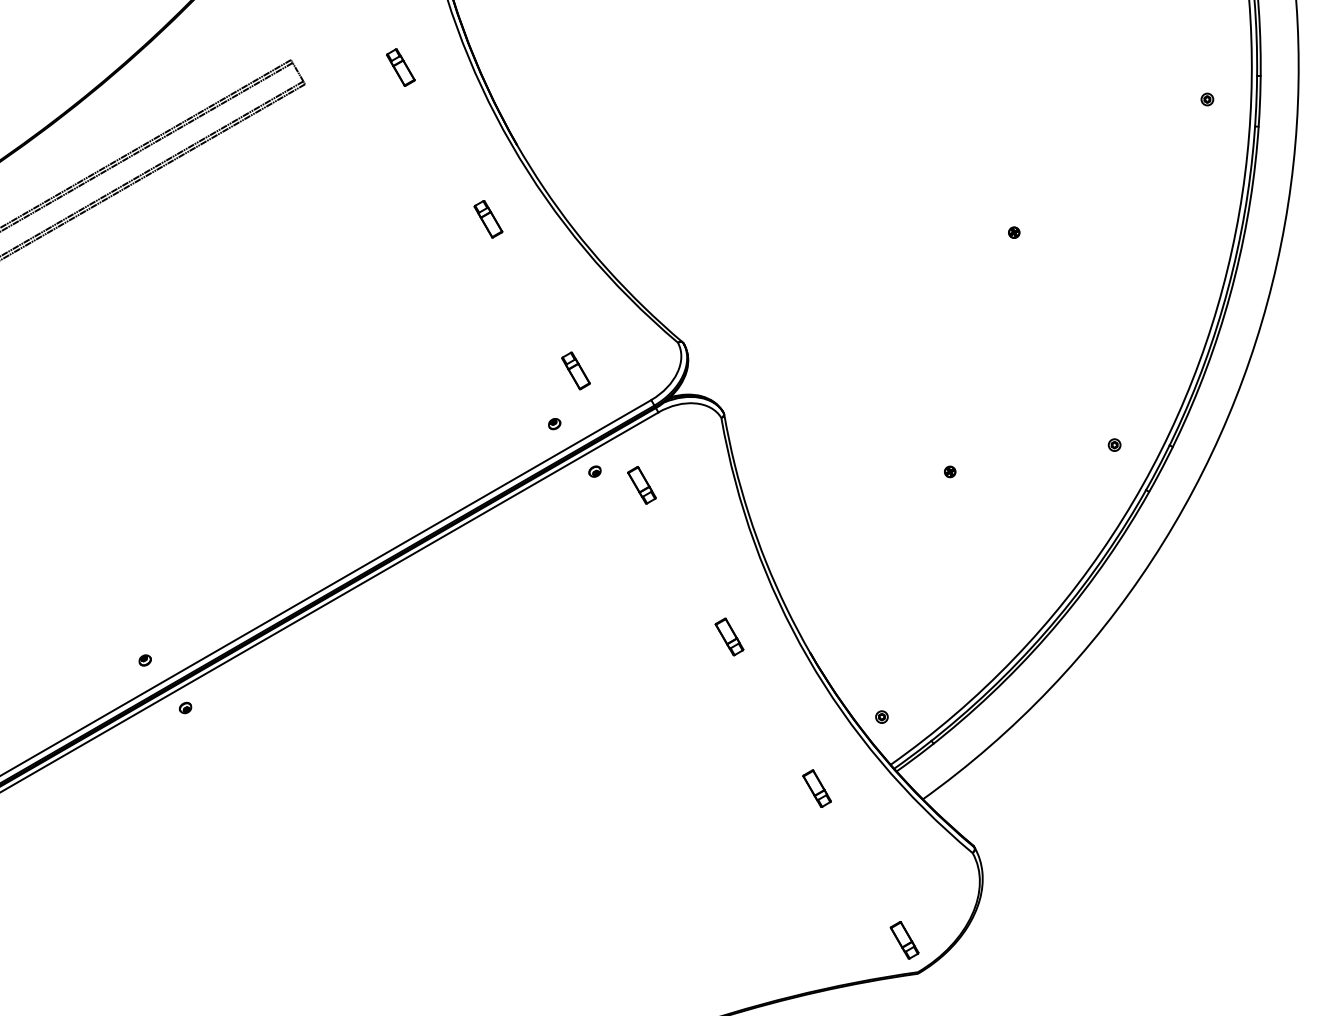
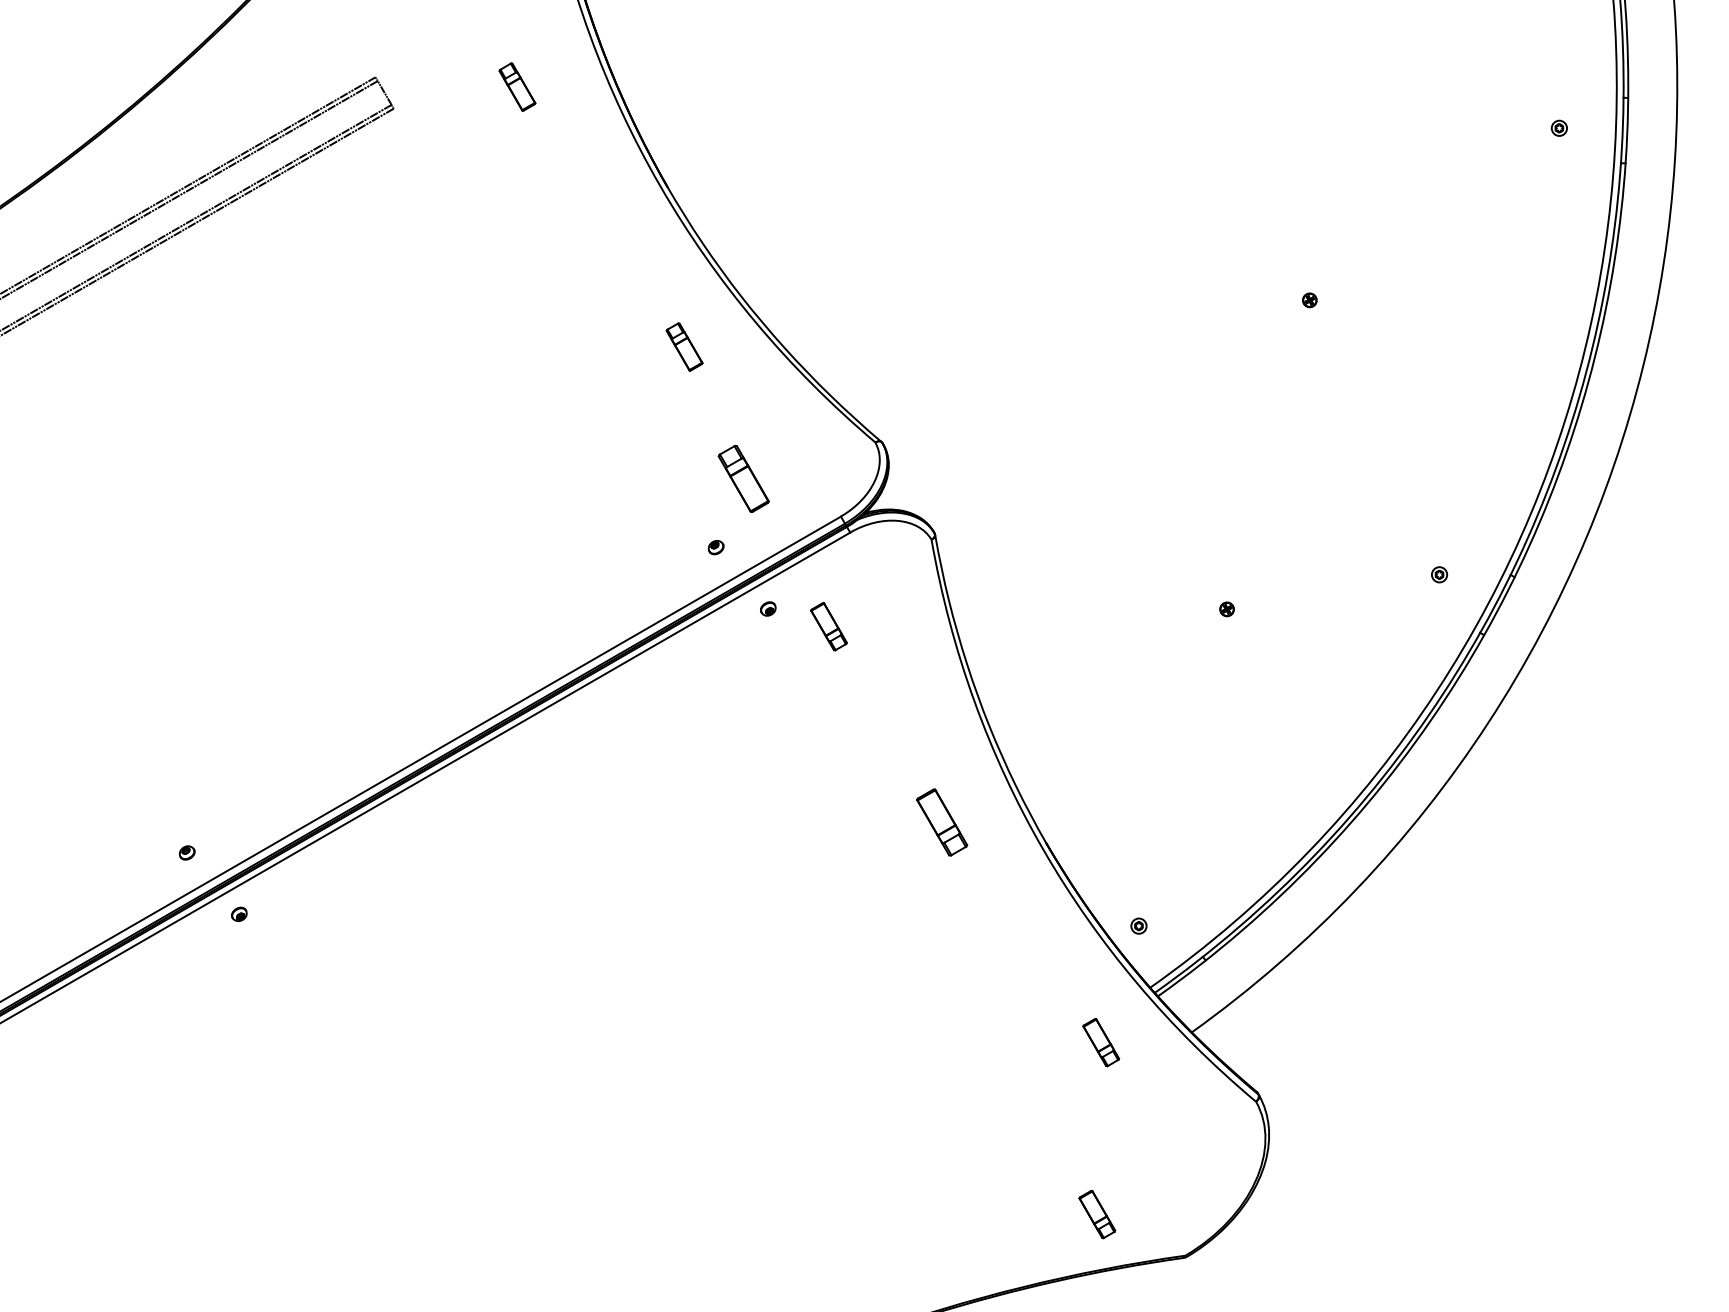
part: (488, 218) -> (684, 346), moved
part: (575, 370) -> (743, 478), size x1.4
part: (729, 636) -> (941, 822), size x1.4
part: (817, 788) -> (1101, 1042), moved
part: (904, 940) -> (1097, 1214), moved

